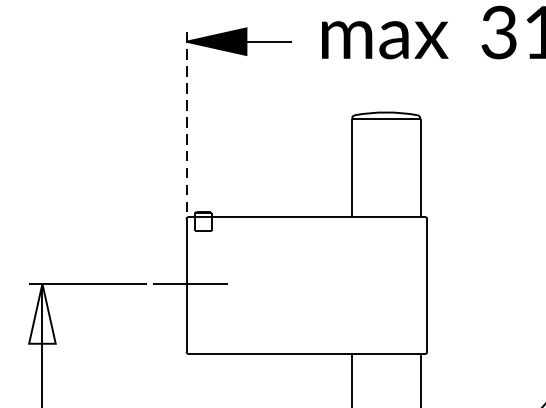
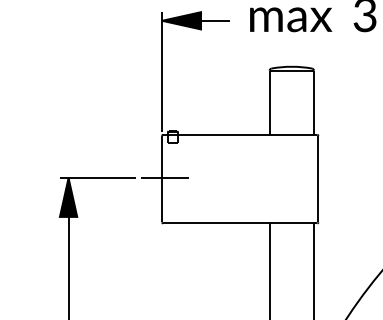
line: (187, 119) -> (162, 71), dashed -> solid
fill: (42, 313) -> (68, 197), added

